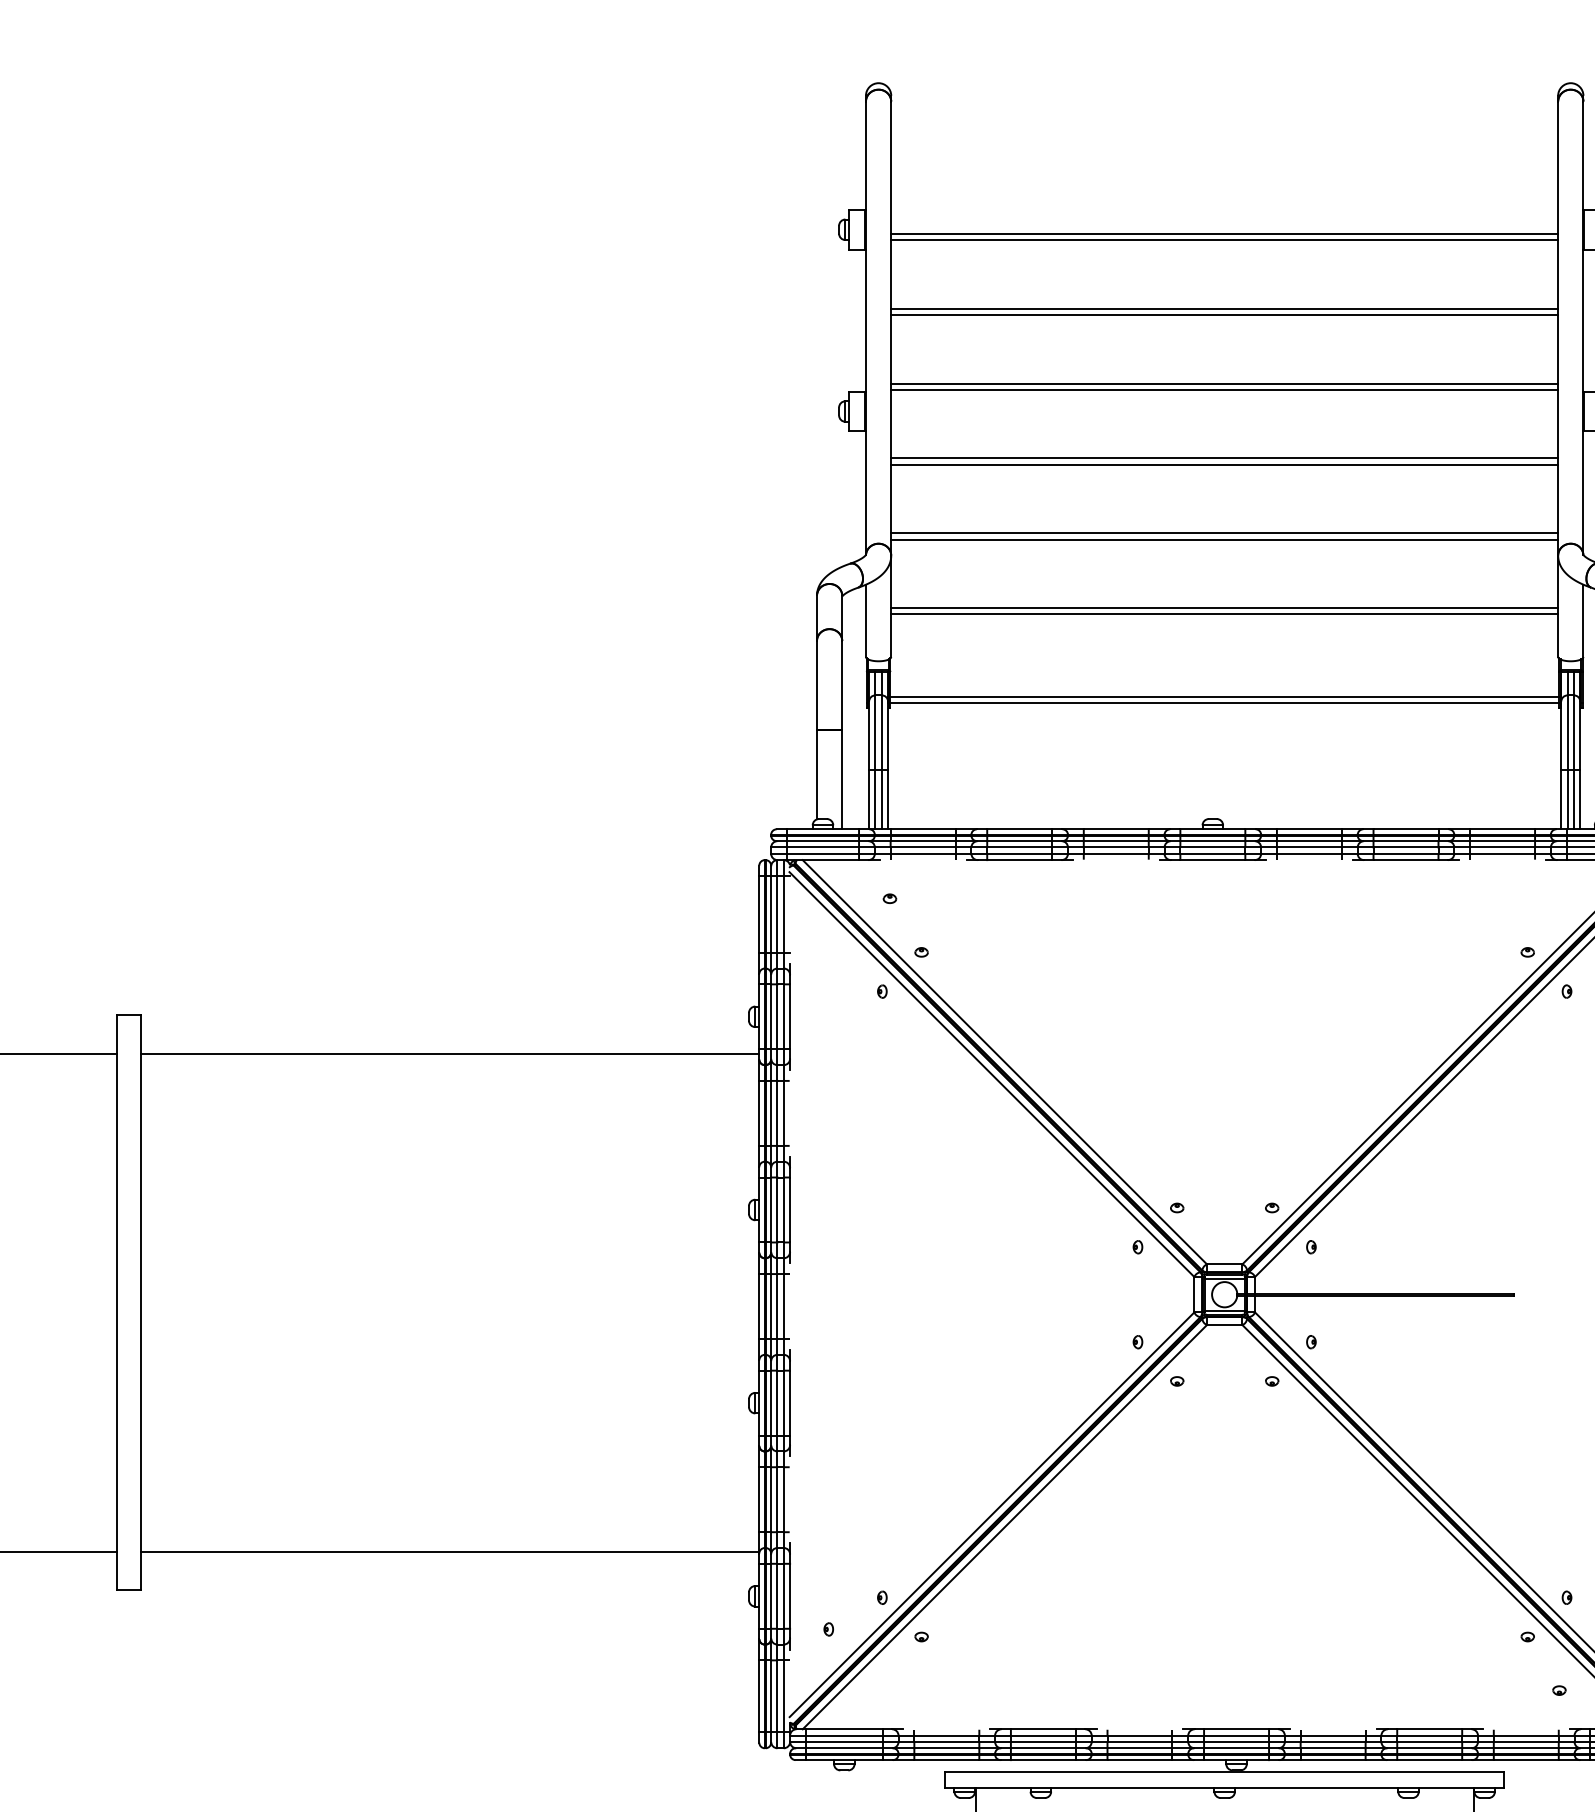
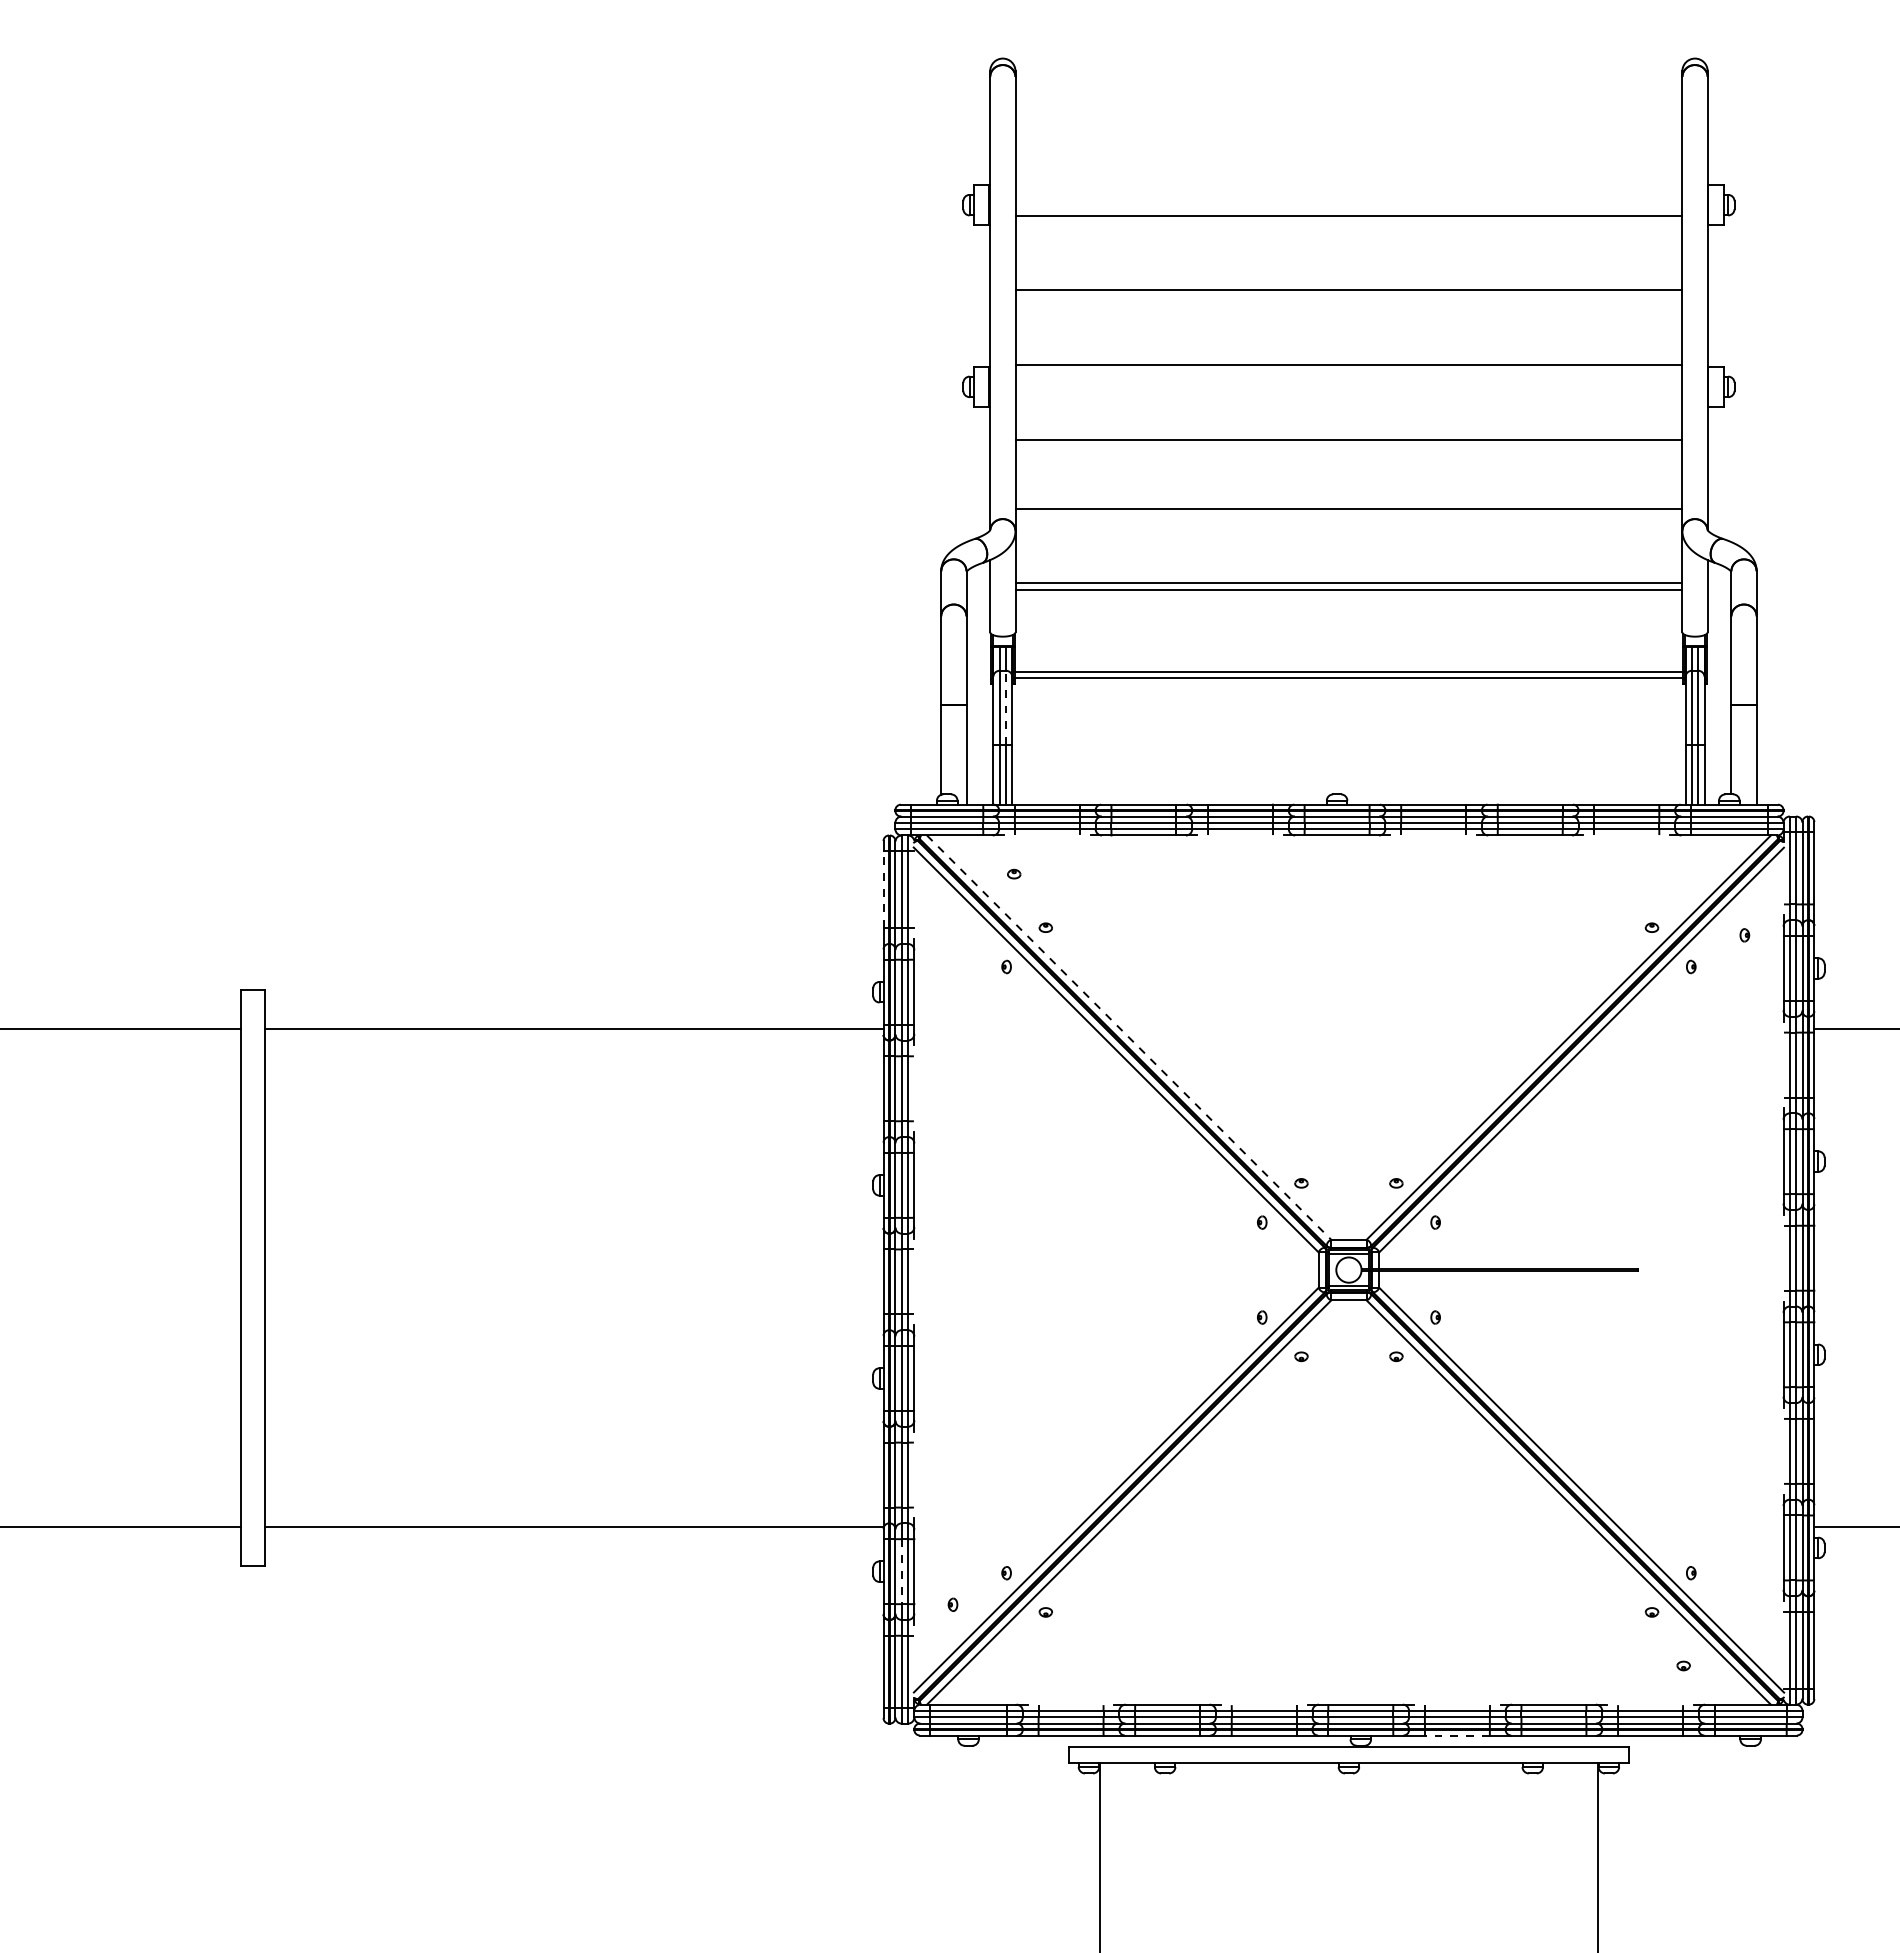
line: (1224, 234) -> (1348, 209), removed
line: (1224, 309) -> (1348, 284), removed
line: (1224, 383) -> (1348, 358), removed
line: (1224, 458) -> (1348, 433), removed
line: (1224, 539) -> (1348, 514), removed
line: (882, 732) -> (1006, 707), solid -> dashed
line: (759, 914) -> (883, 889), solid -> dashed
line: (1005, 1062) -> (1129, 1037), solid -> dashed
line: (777, 1597) -> (901, 1572), solid -> dashed
line: (1332, 1760) -> (1456, 1735), solid -> dashed

